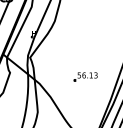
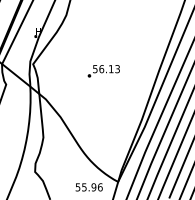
part: (85, 77) -> (103, 71), moved

